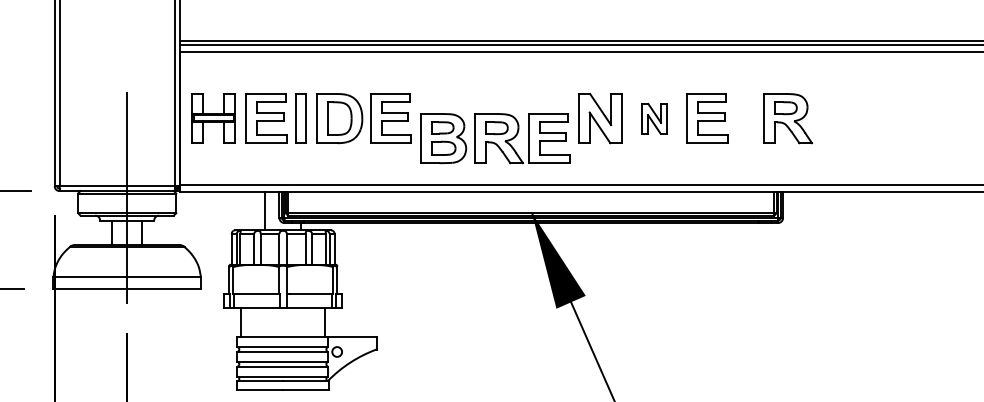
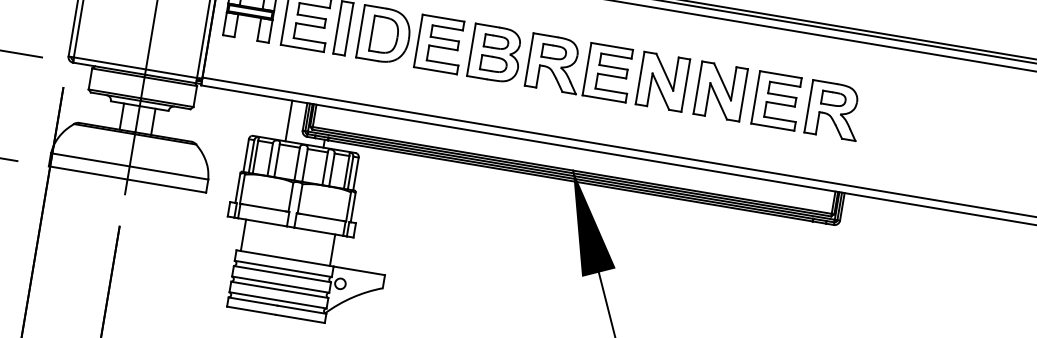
part: (654, 118) -> (720, 91), size x1.67
part: (787, 118) -> (833, 110), moved
part: (495, 138) -> (551, 63), moved

